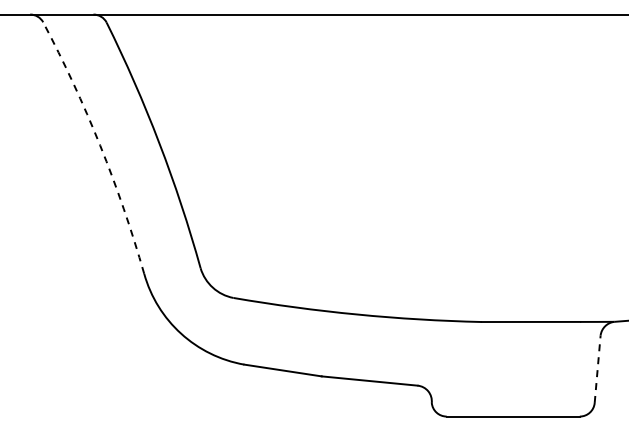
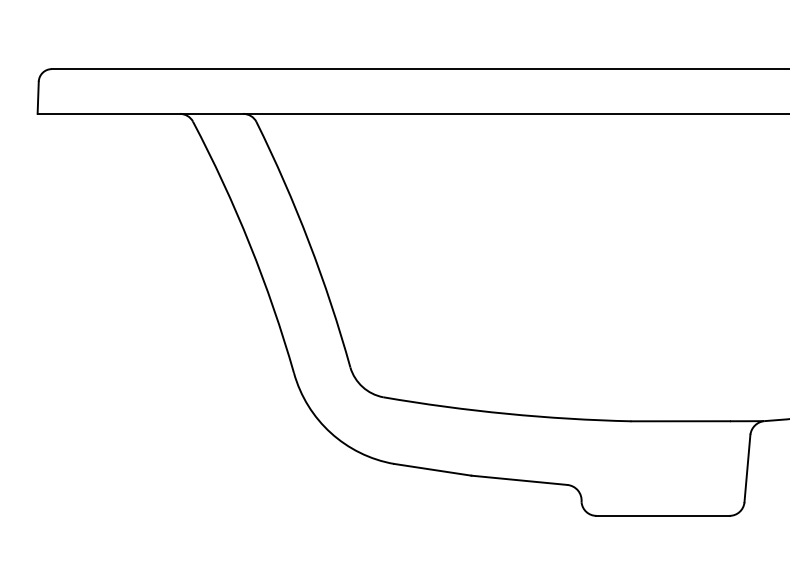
arc: (99, 145) -> (249, 244), dashed -> solid
line: (597, 369) -> (747, 468), dashed -> solid

